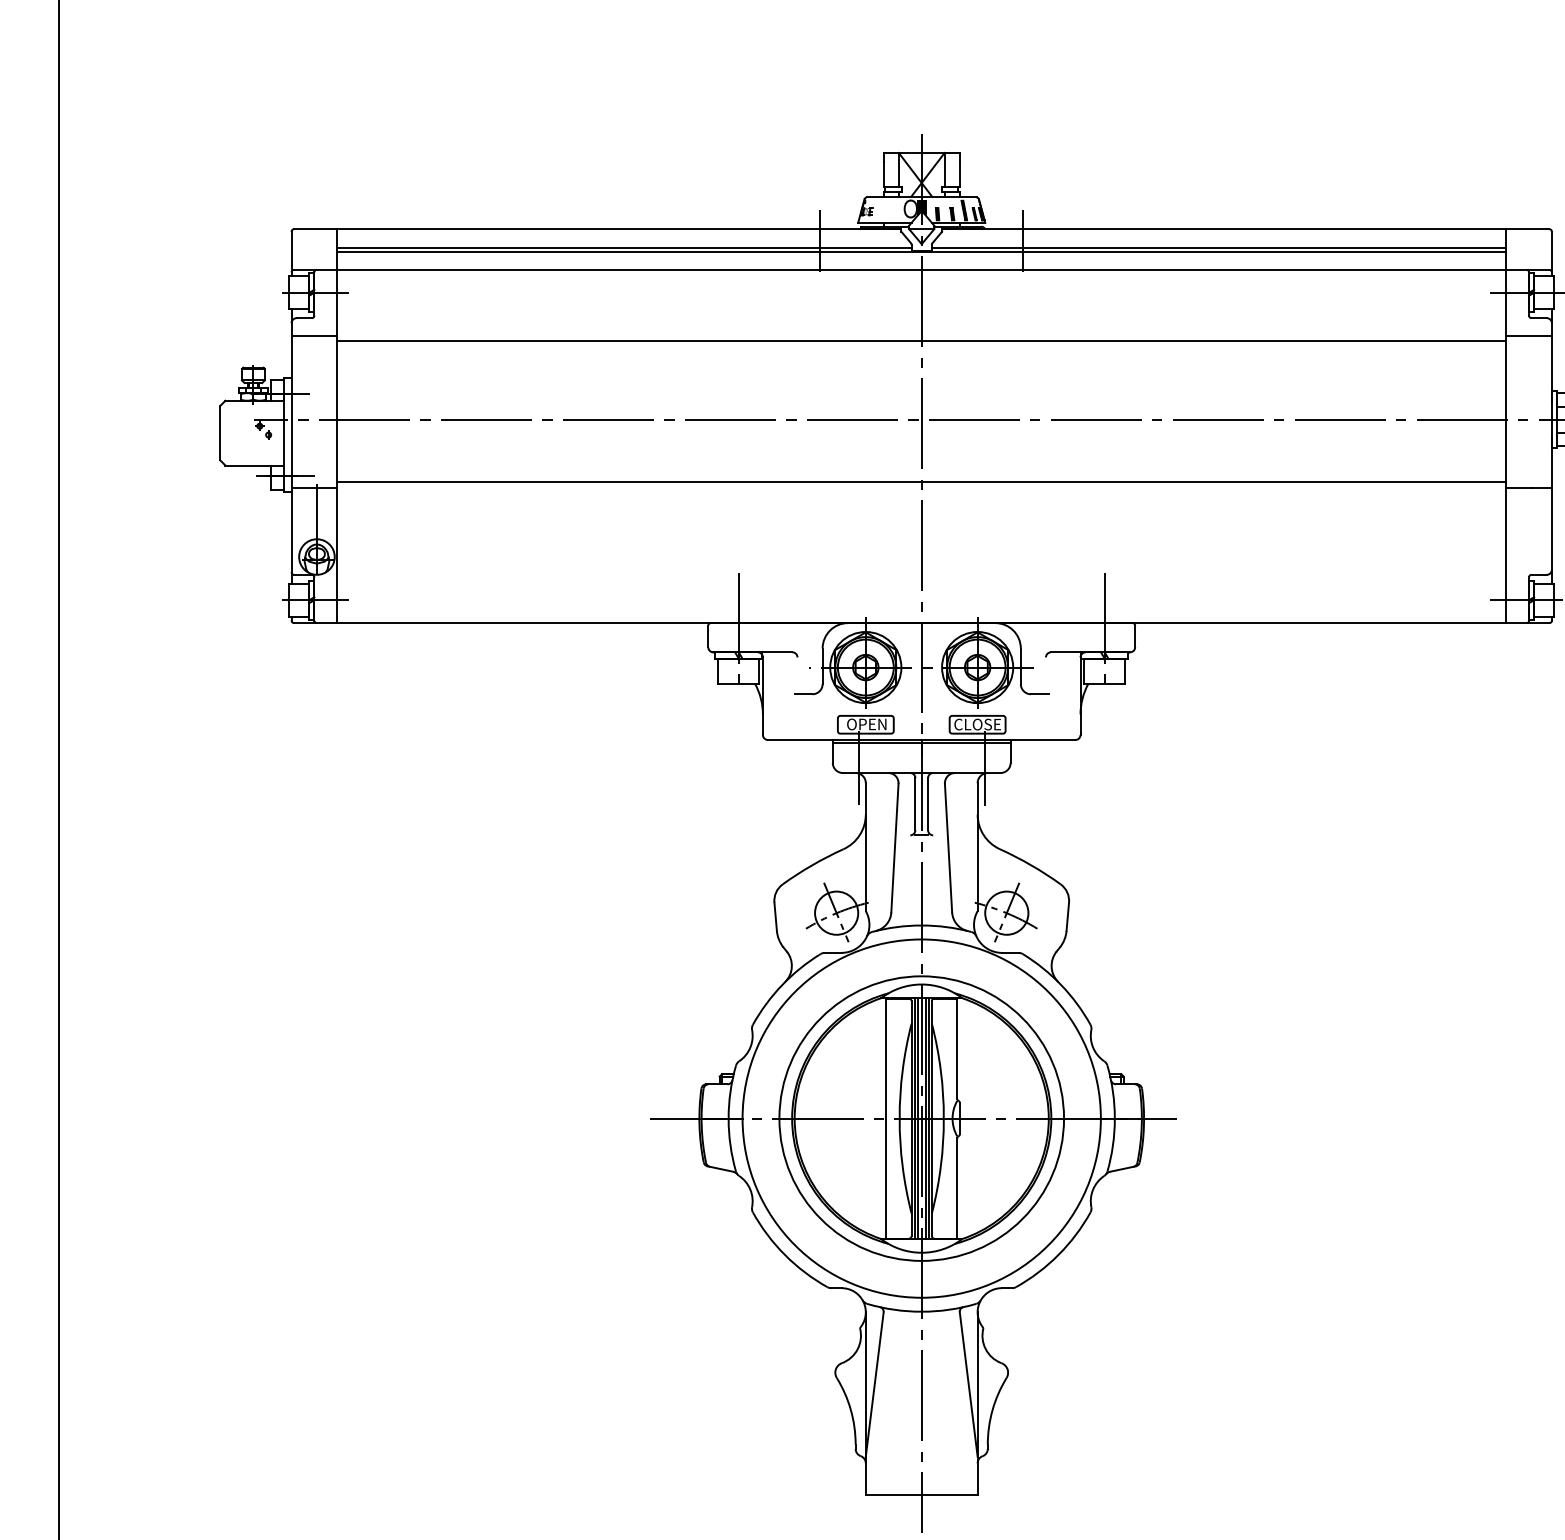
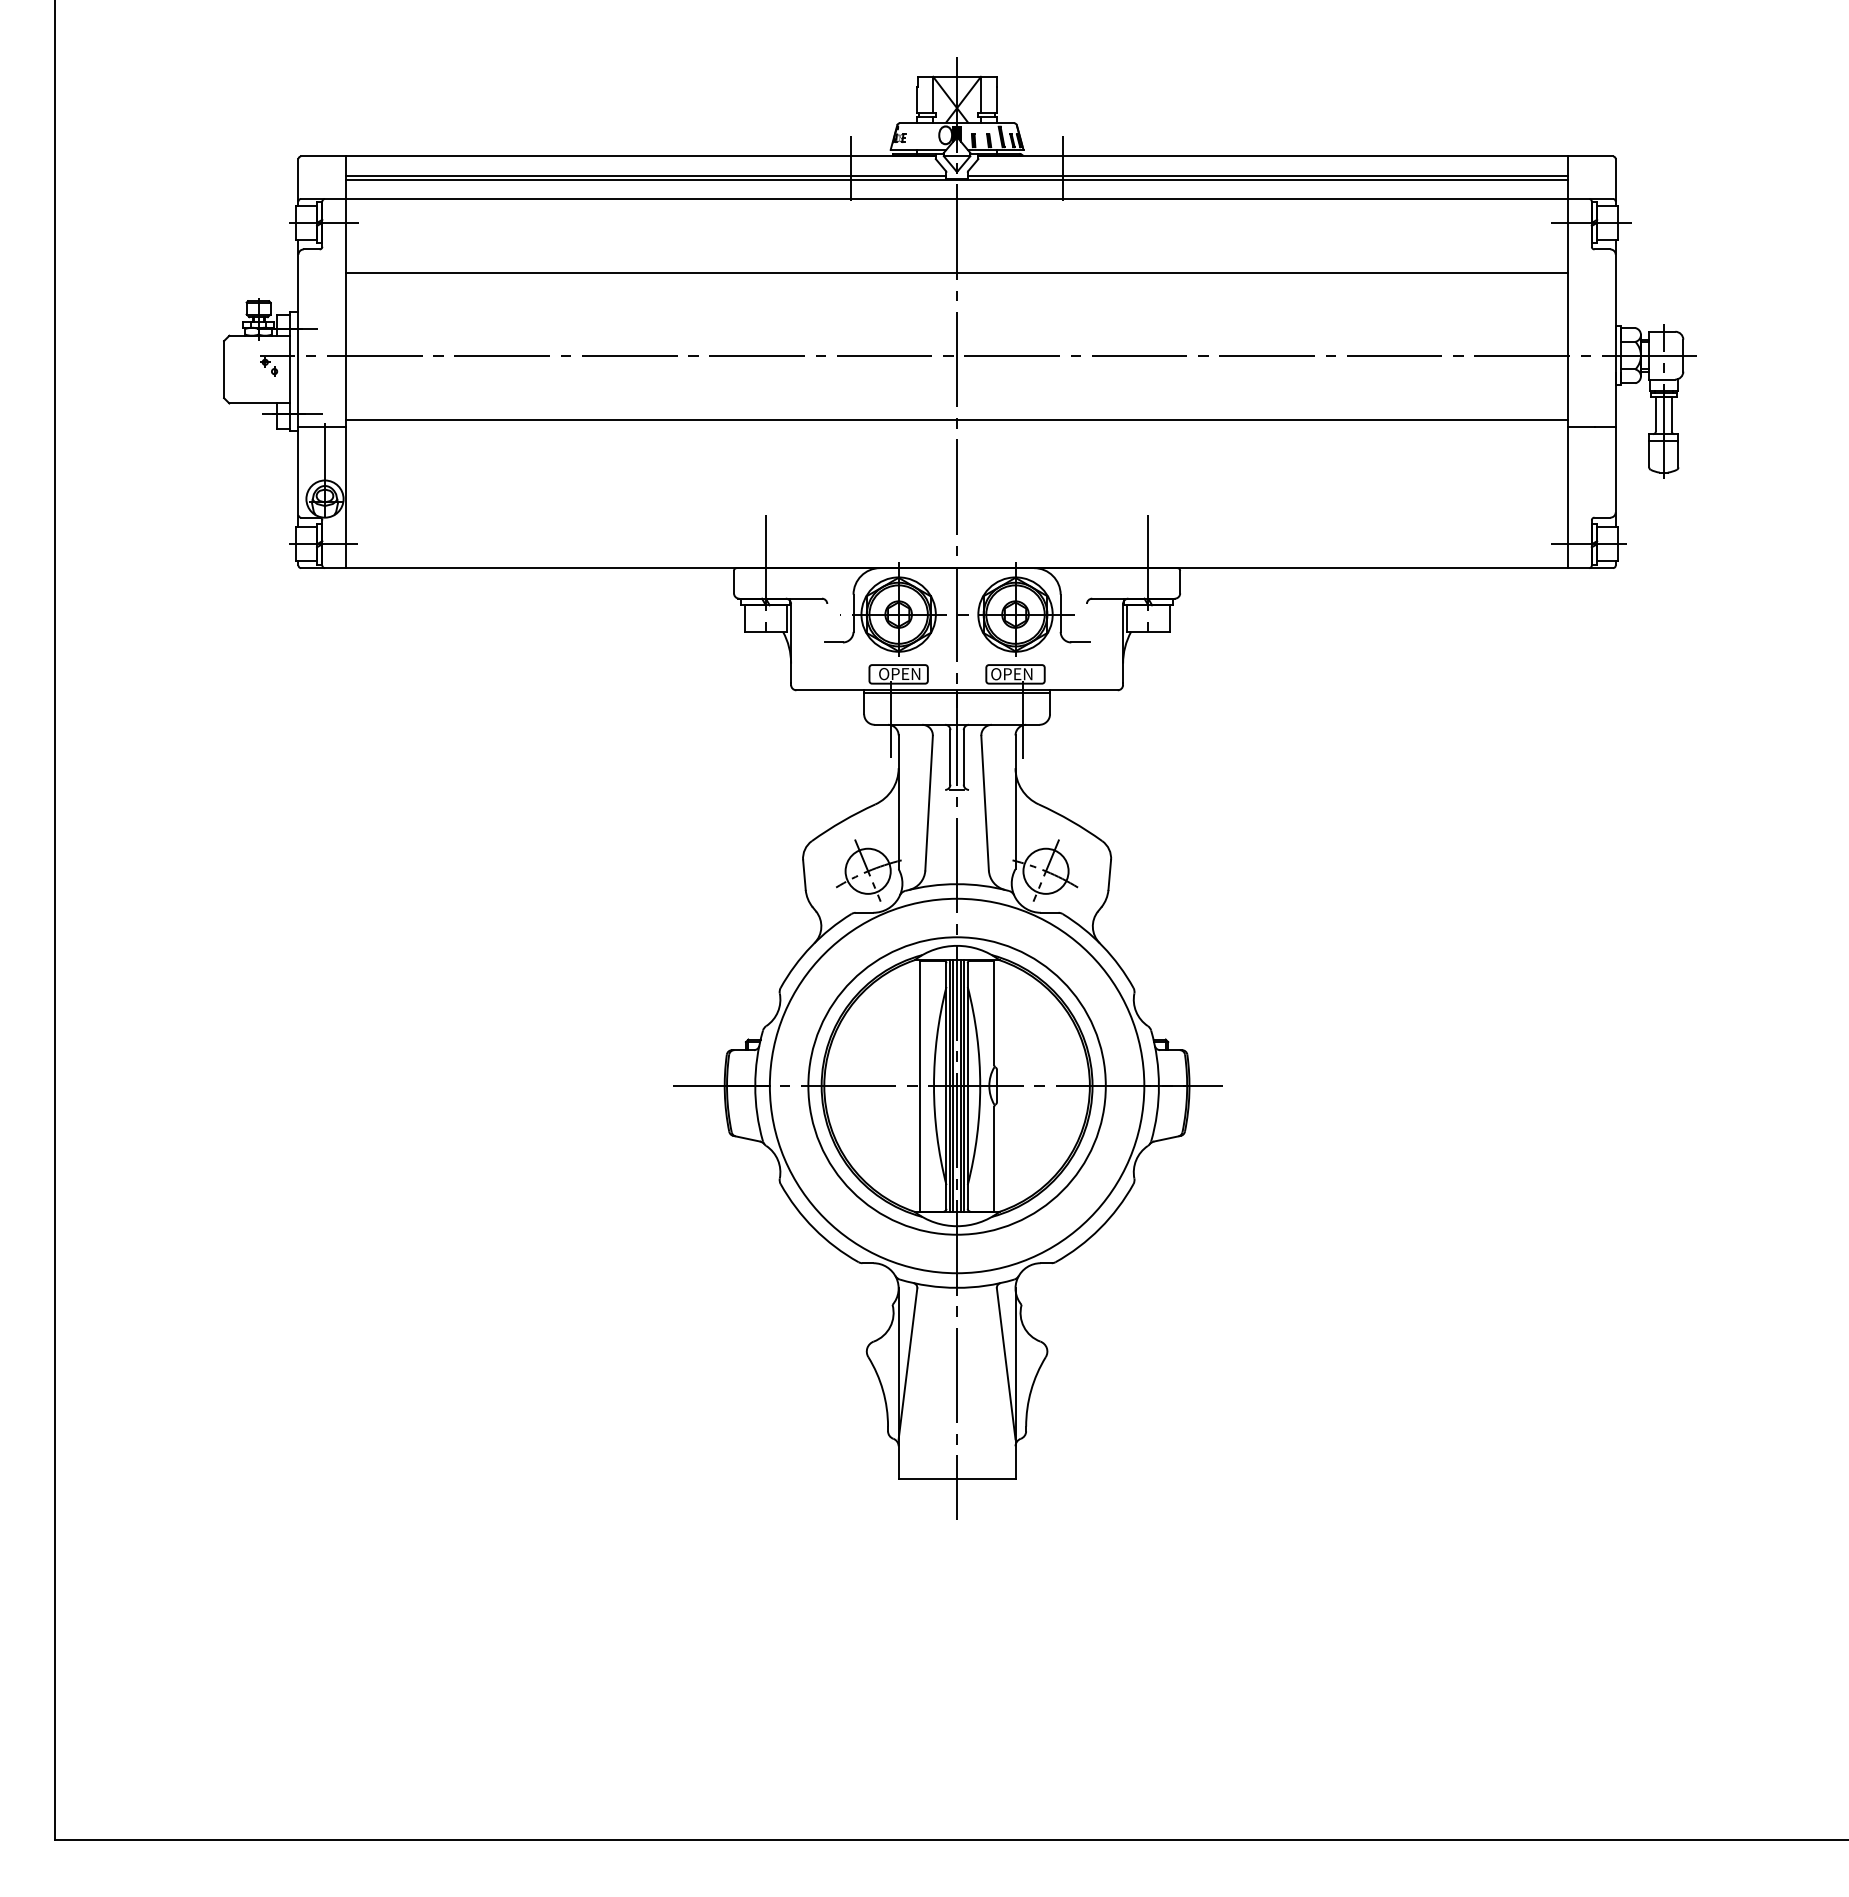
line: (314, 335) -> (322, 267), removed
line: (1528, 335) -> (1591, 267), removed
text: (980, 724) -> (1018, 674), CLOSE -> OPEN

